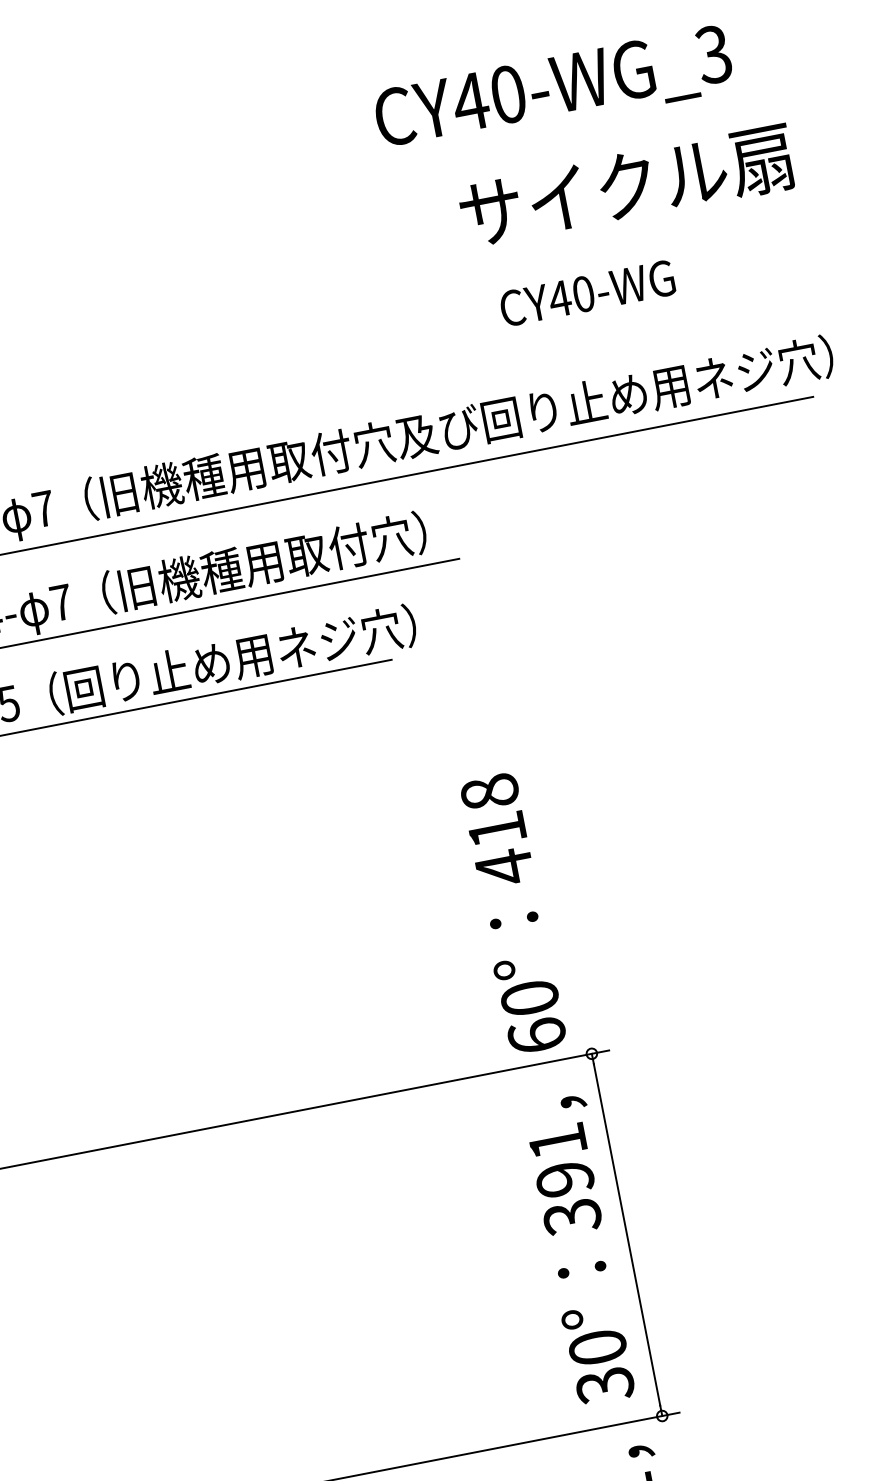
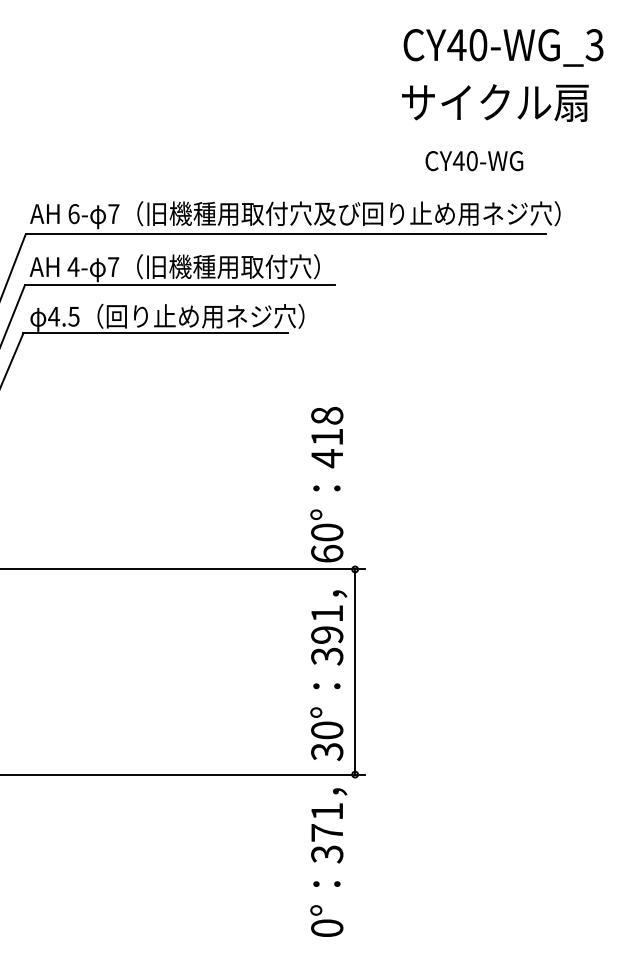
text: (553, 90) -> (503, 47), moved
text: (627, 185) -> (495, 102), moved
text: (587, 294) -> (474, 161), moved

